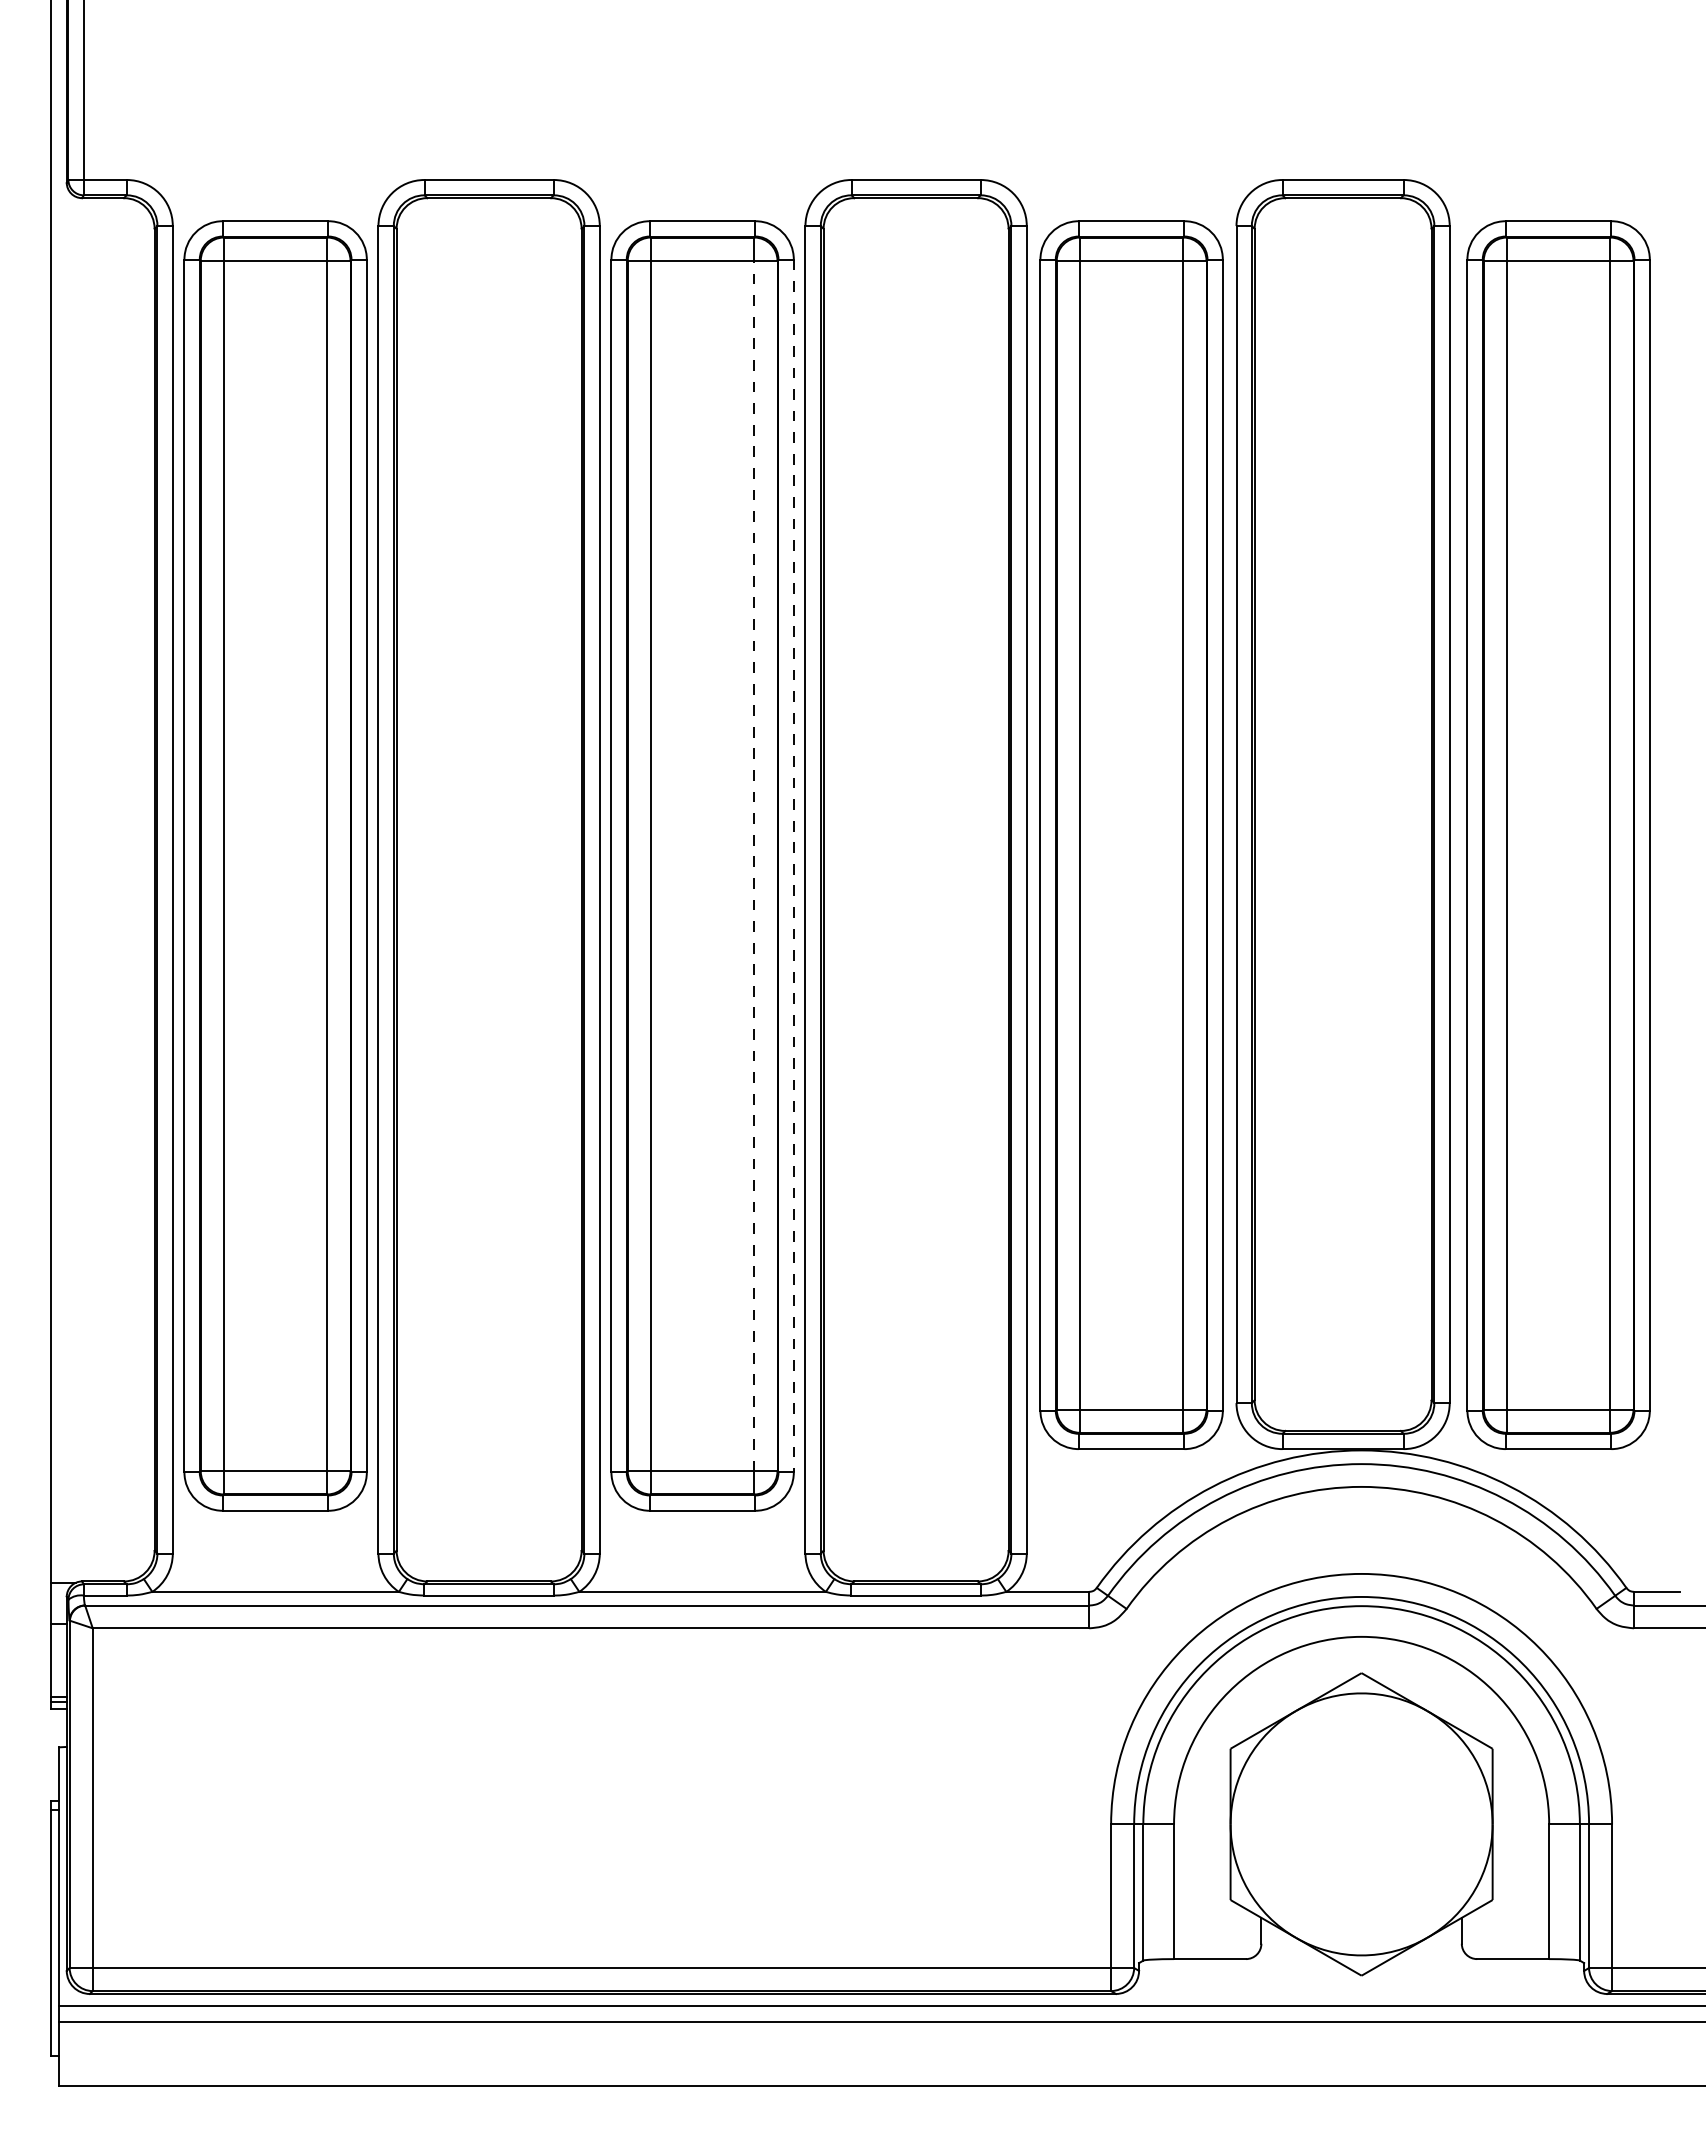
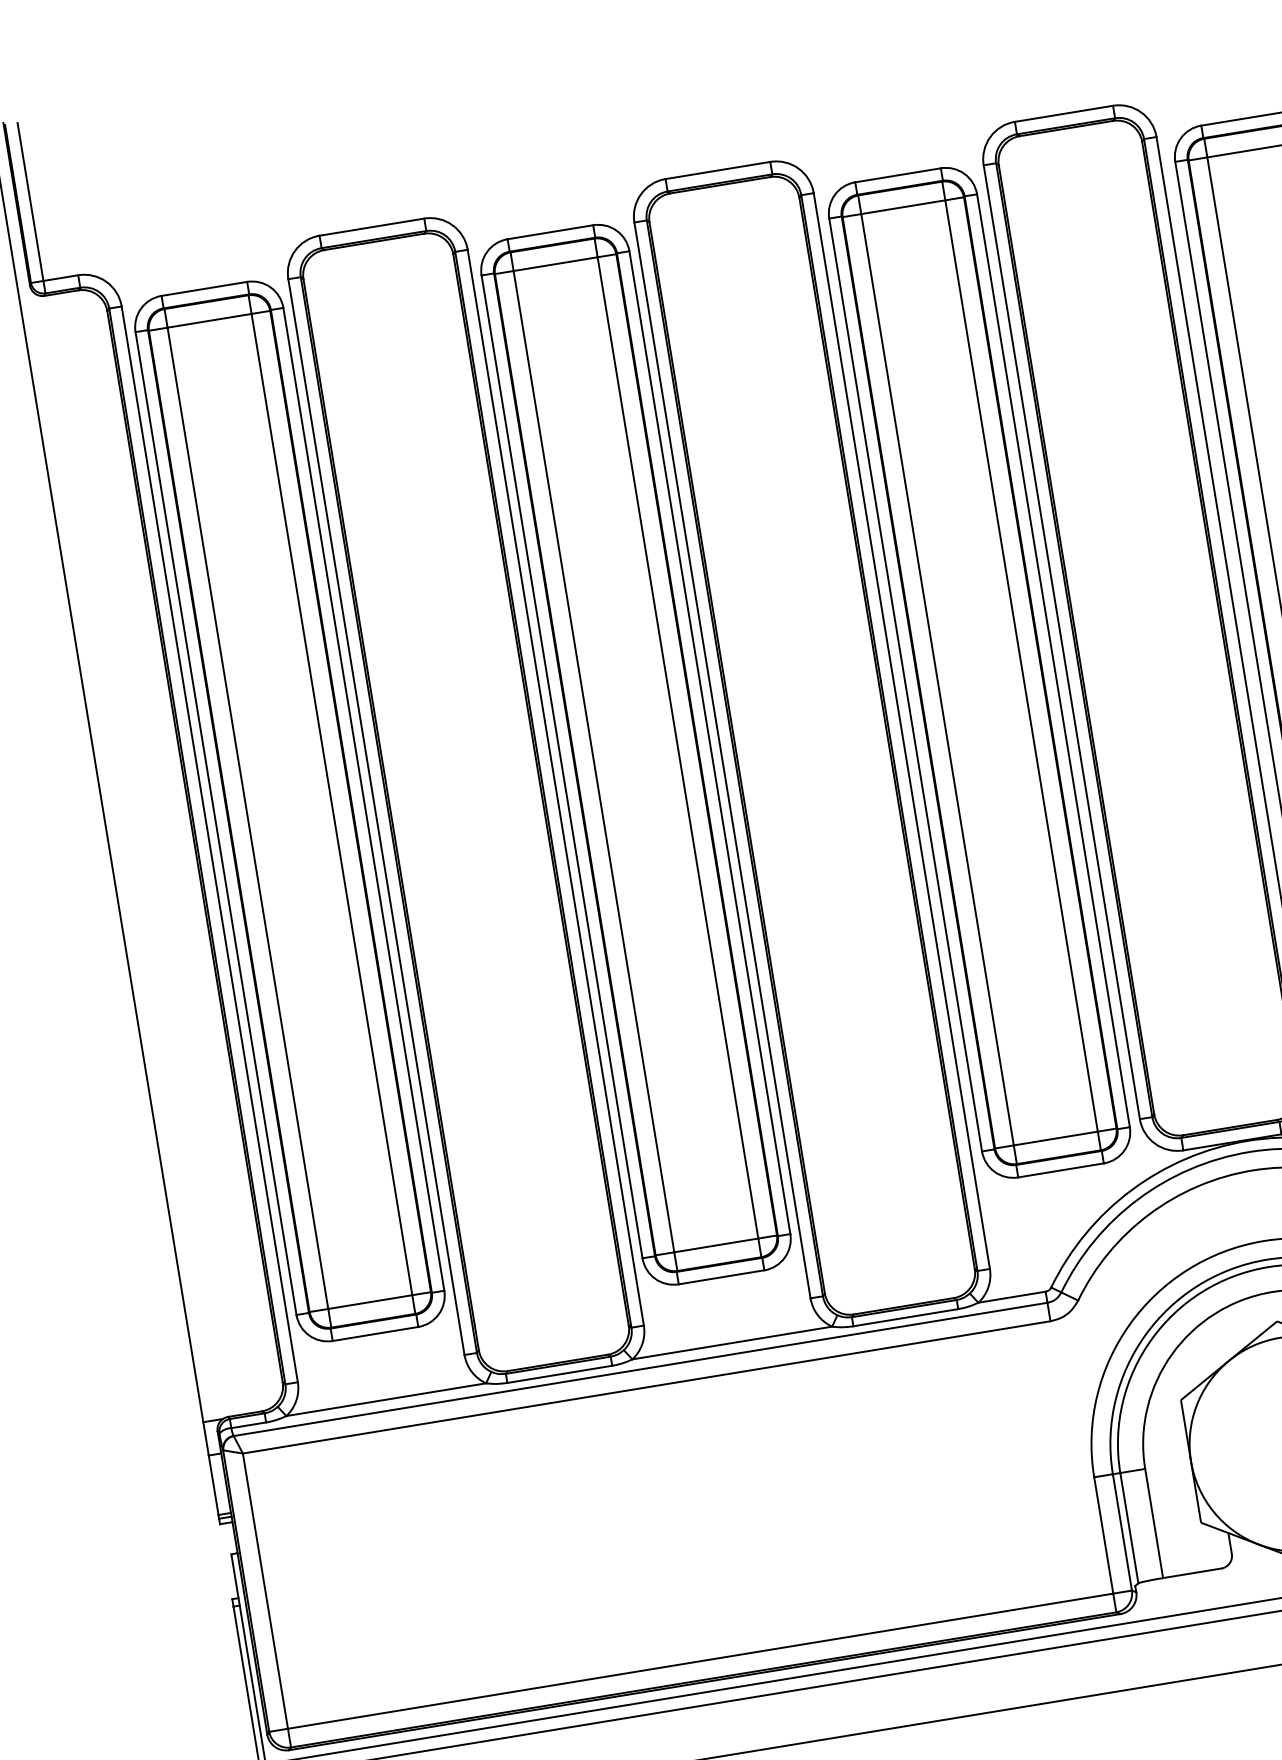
line: (754, 865) -> (677, 747), dashed -> solid
line: (793, 866) -> (709, 743), dashed -> solid

